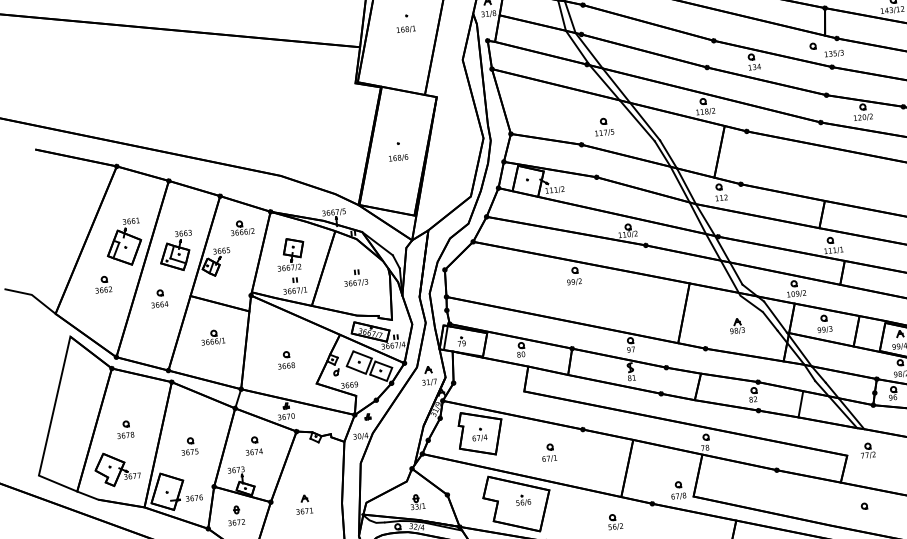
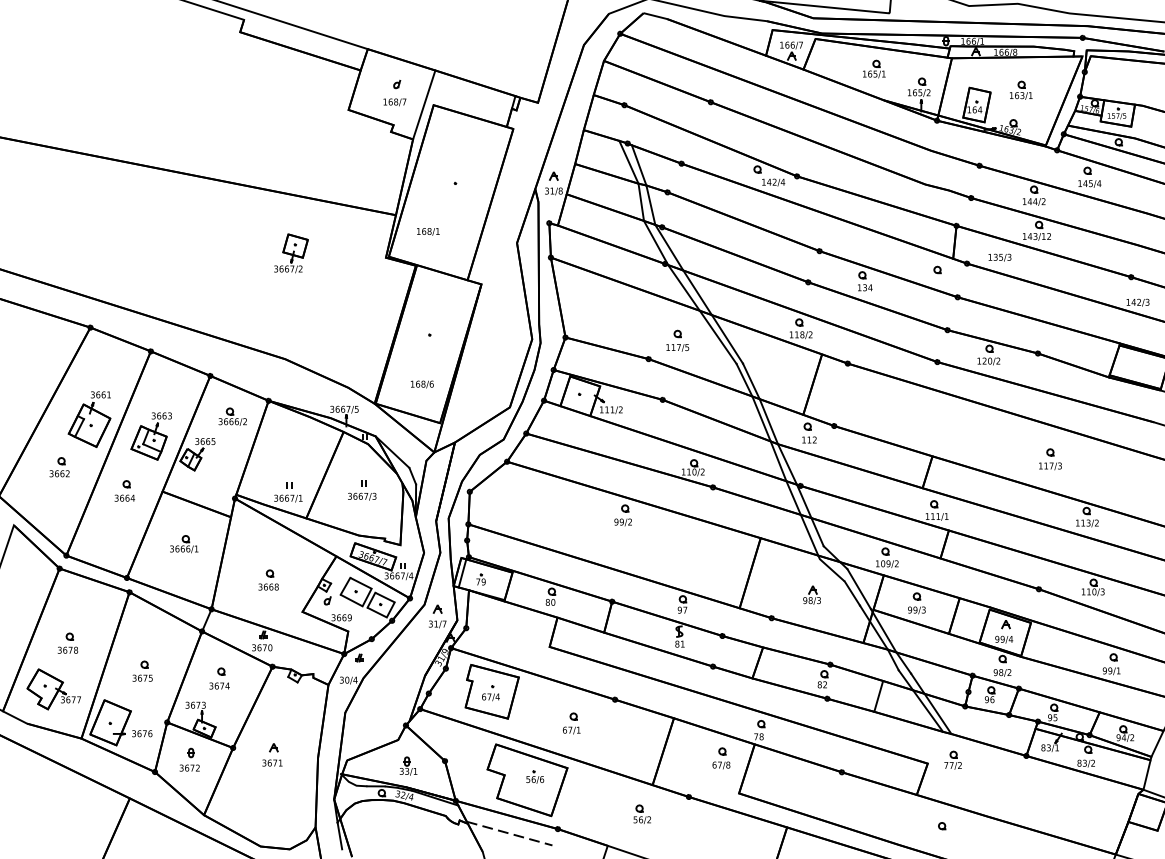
text: (406, 29) -> (428, 231), moved
text: (833, 53) -> (999, 257), moved
text: (397, 158) -> (421, 384), moved
part: (290, 254) -> (291, 253), moved
part: (678, 490) -> (721, 758), moved

